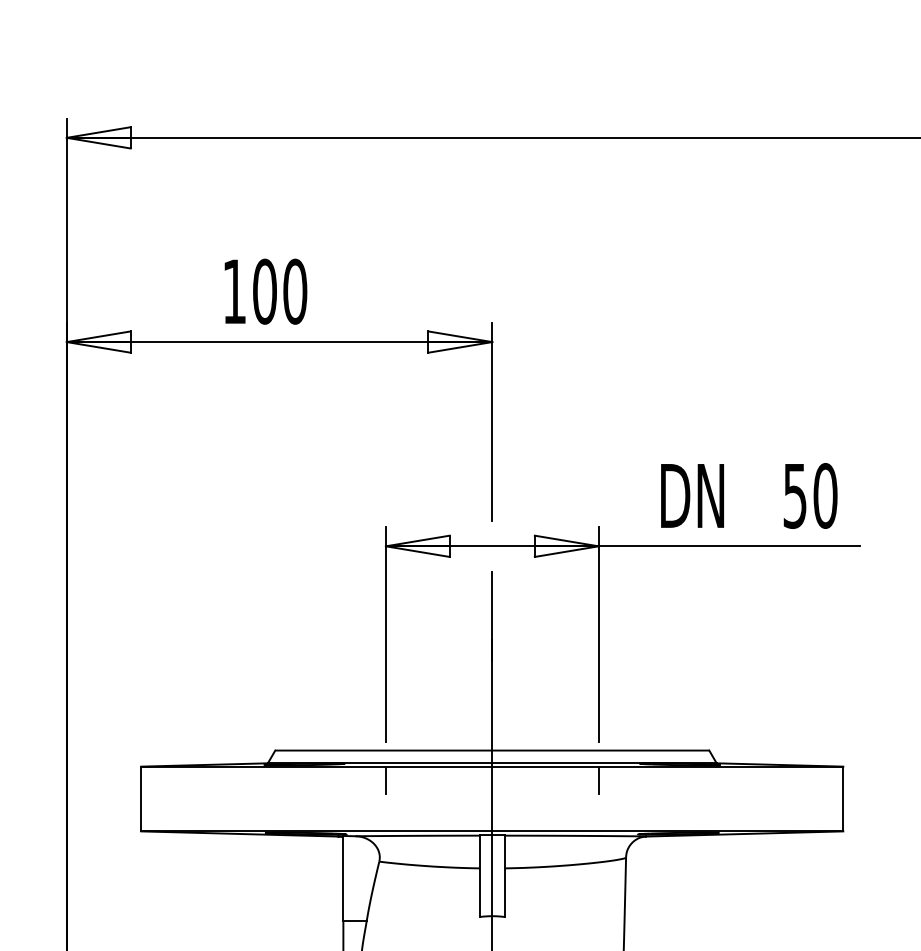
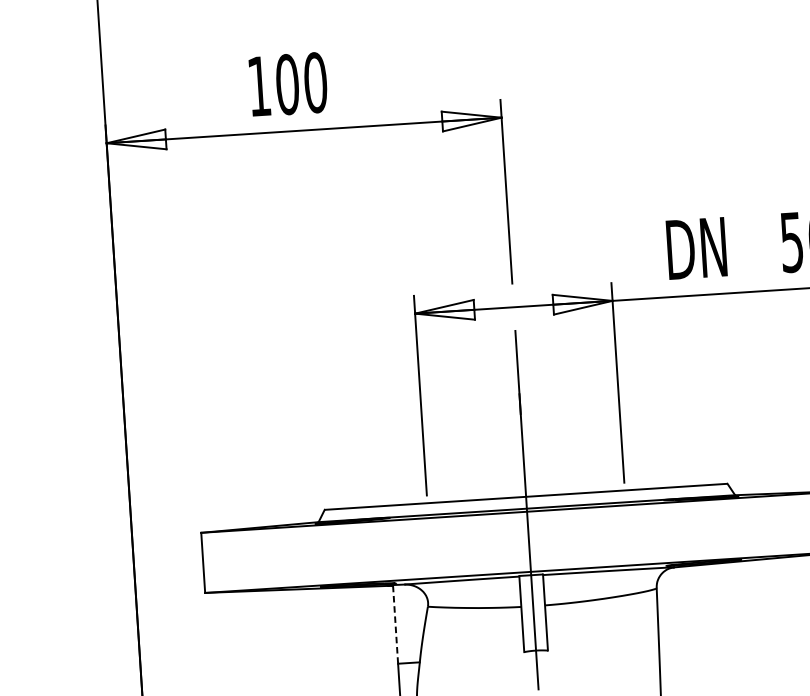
line: (385, 780) -> (428, 531), removed
line: (598, 780) -> (626, 518), removed
line: (343, 877) -> (395, 623), solid -> dashed

